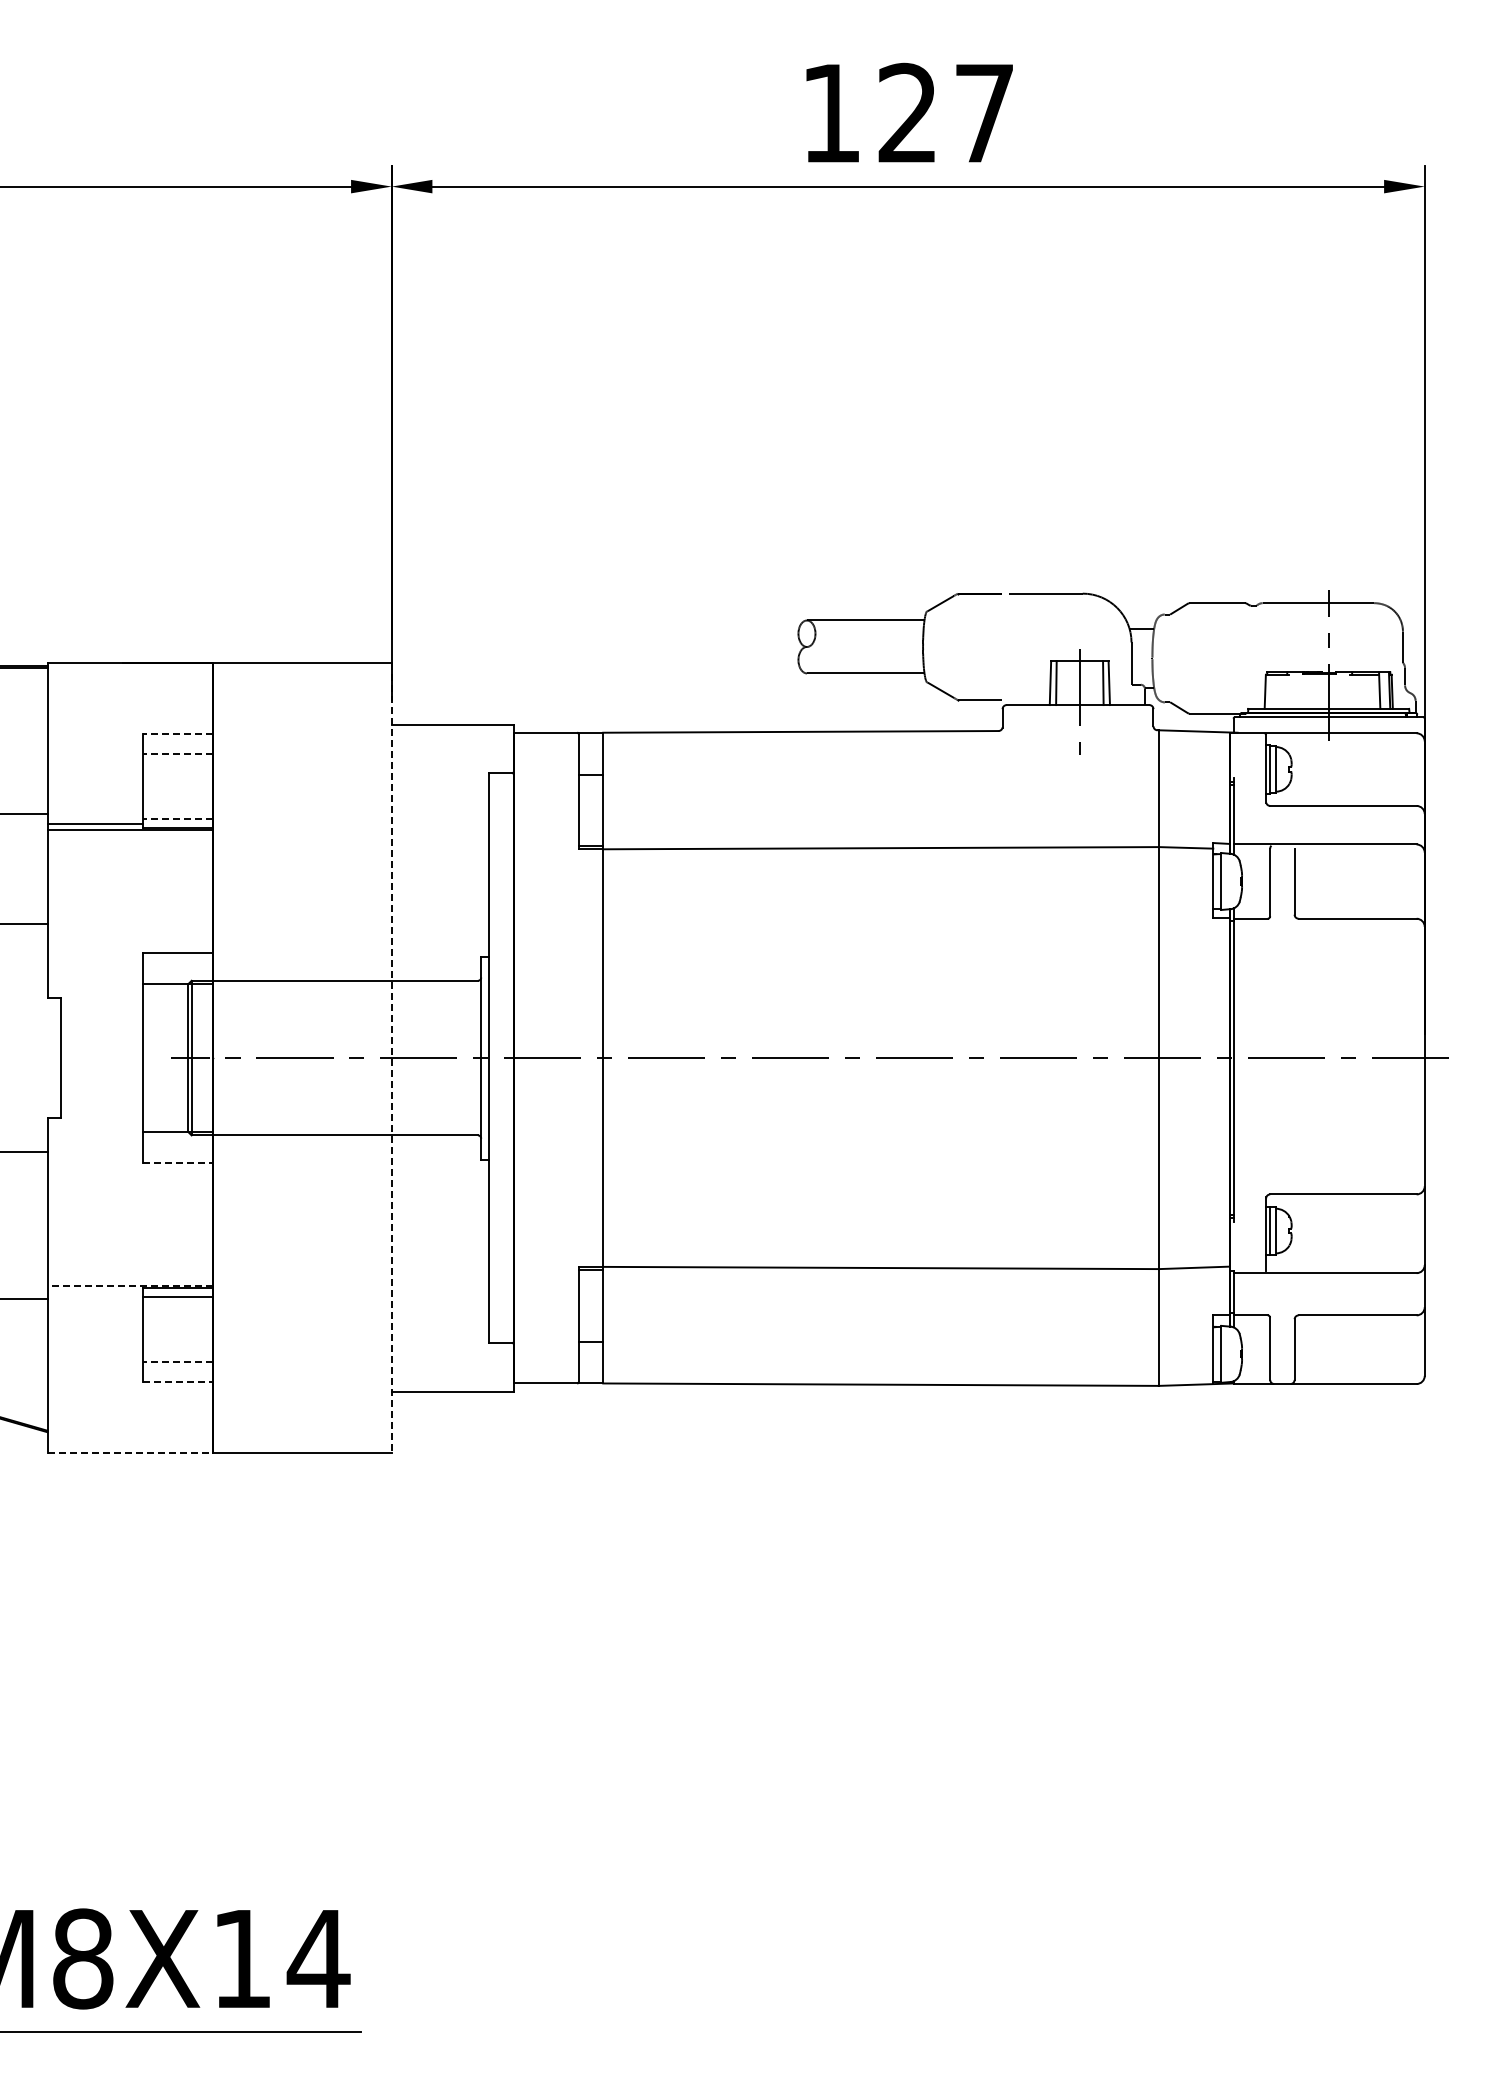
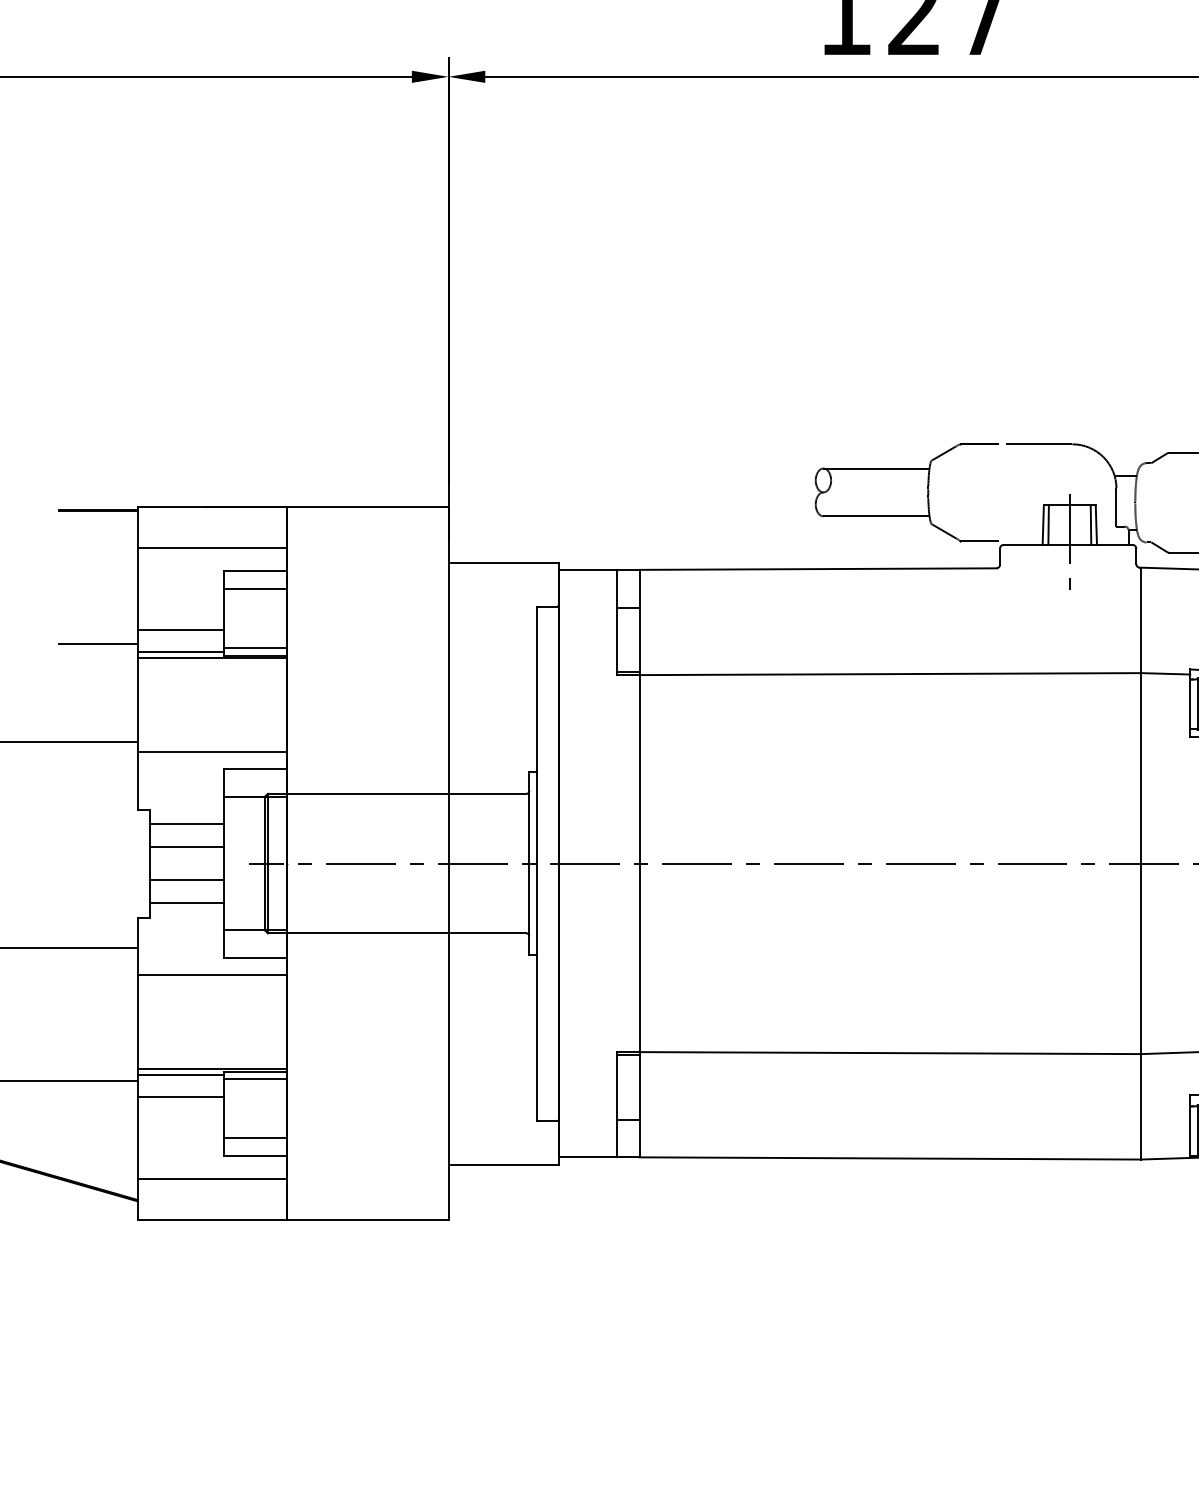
line: (129, 708) -> (211, 547), added
line: (177, 734) -> (255, 571), dashed -> solid
line: (177, 753) -> (255, 588), dashed -> solid
line: (94, 799) -> (180, 630), added
line: (177, 819) -> (255, 648), dashed -> solid
line: (129, 934) -> (211, 752), added
line: (101, 1014) -> (186, 824), added
line: (101, 1039) -> (186, 846), added
line: (391, 1057) -> (448, 863), dashed -> solid
line: (101, 1076) -> (186, 880), added
line: (101, 1102) -> (186, 903), added
line: (177, 1162) -> (255, 957), dashed -> solid
line: (129, 1181) -> (211, 975), added
line: (130, 1286) -> (212, 1069), dashed -> solid
line: (94, 1292) -> (180, 1075), added
line: (94, 1316) -> (180, 1096), added
line: (177, 1362) -> (255, 1138), dashed -> solid
line: (177, 1382) -> (255, 1156), dashed -> solid
line: (129, 1407) -> (211, 1179), added
line: (130, 1452) -> (212, 1219), dashed -> solid

